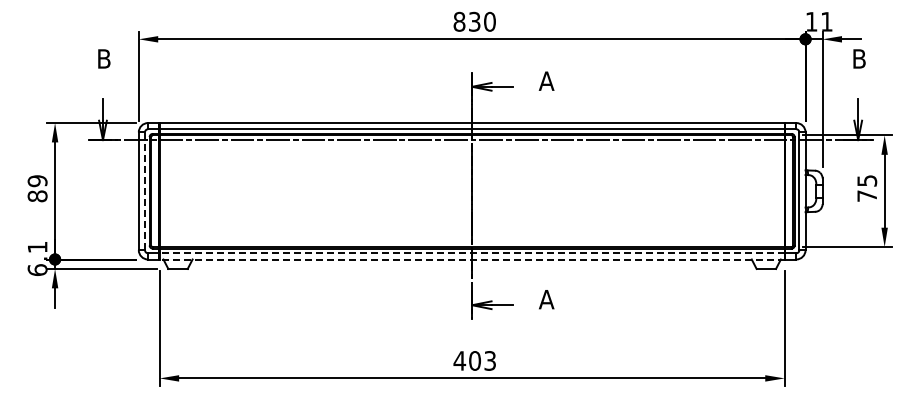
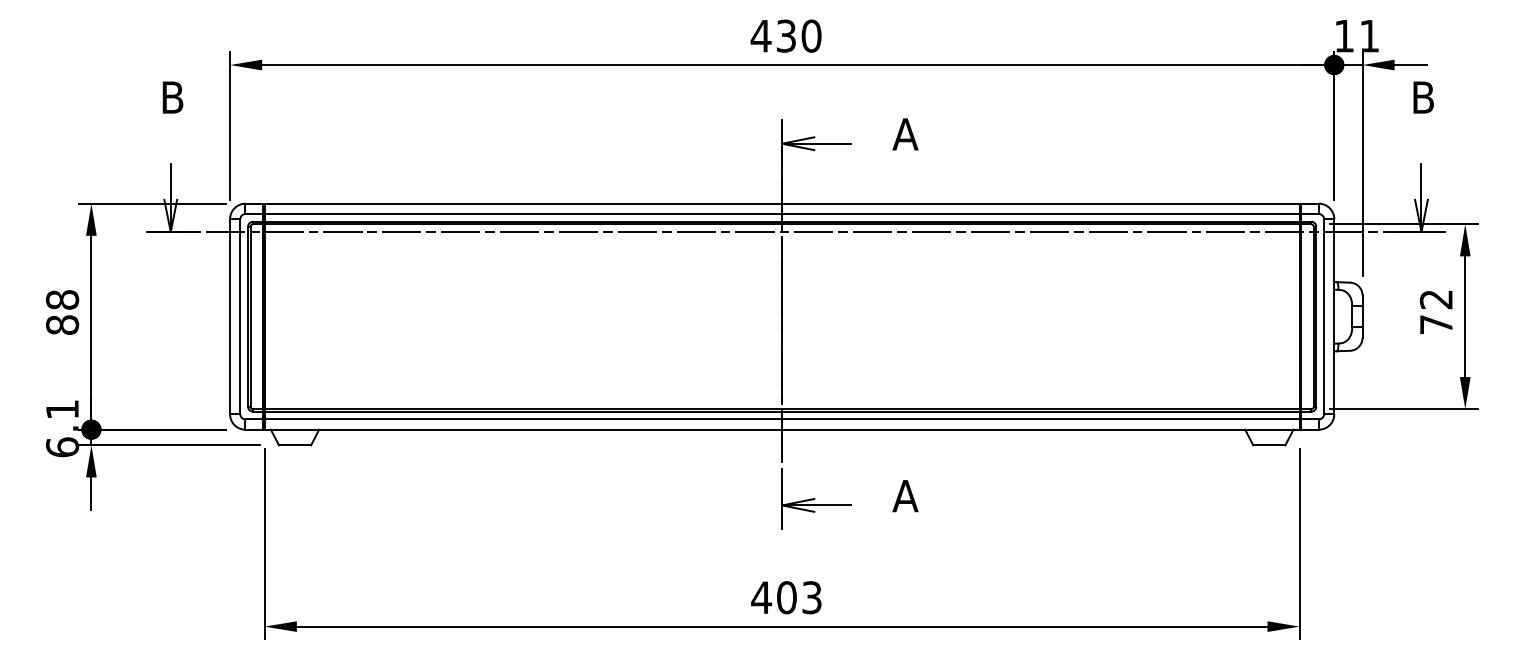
text: (459, 21) -> (761, 35), 830 -> 430
text: (867, 180) -> (1436, 298), 75 -> 72
text: (37, 181) -> (62, 300), 89 -> 88
line: (145, 191) -> (241, 317), dashed -> solid
line: (471, 253) -> (781, 419), dashed -> solid
line: (471, 259) -> (781, 429), dashed -> solid

